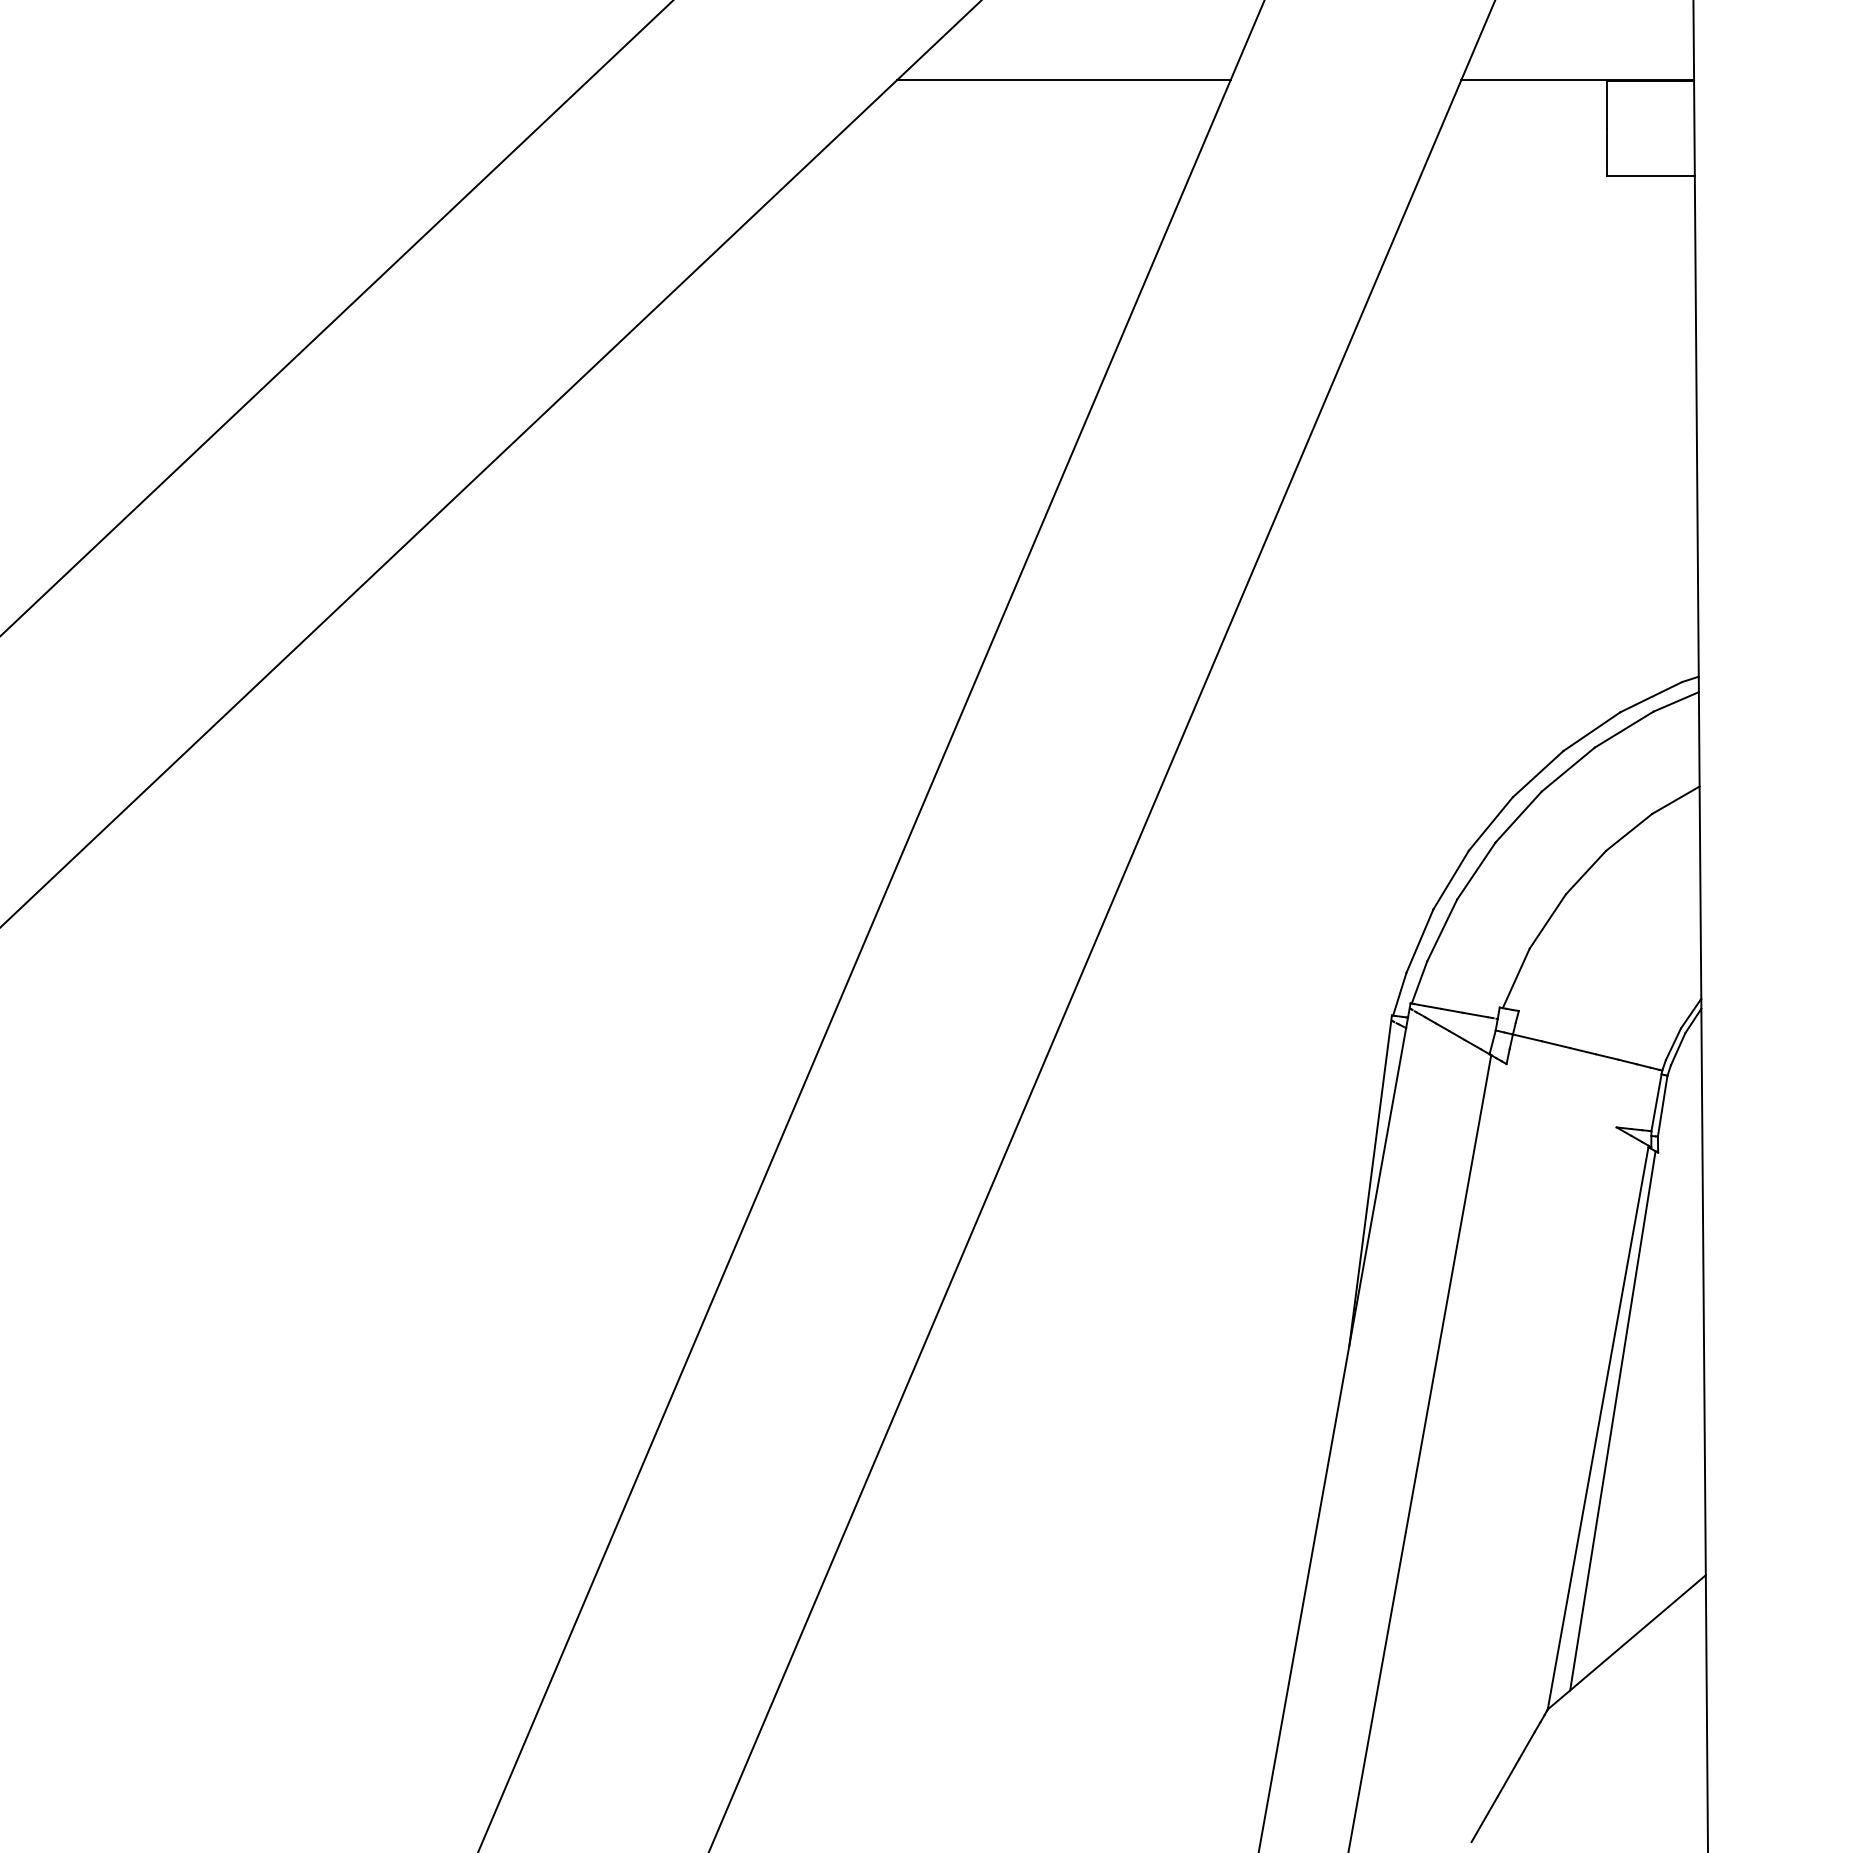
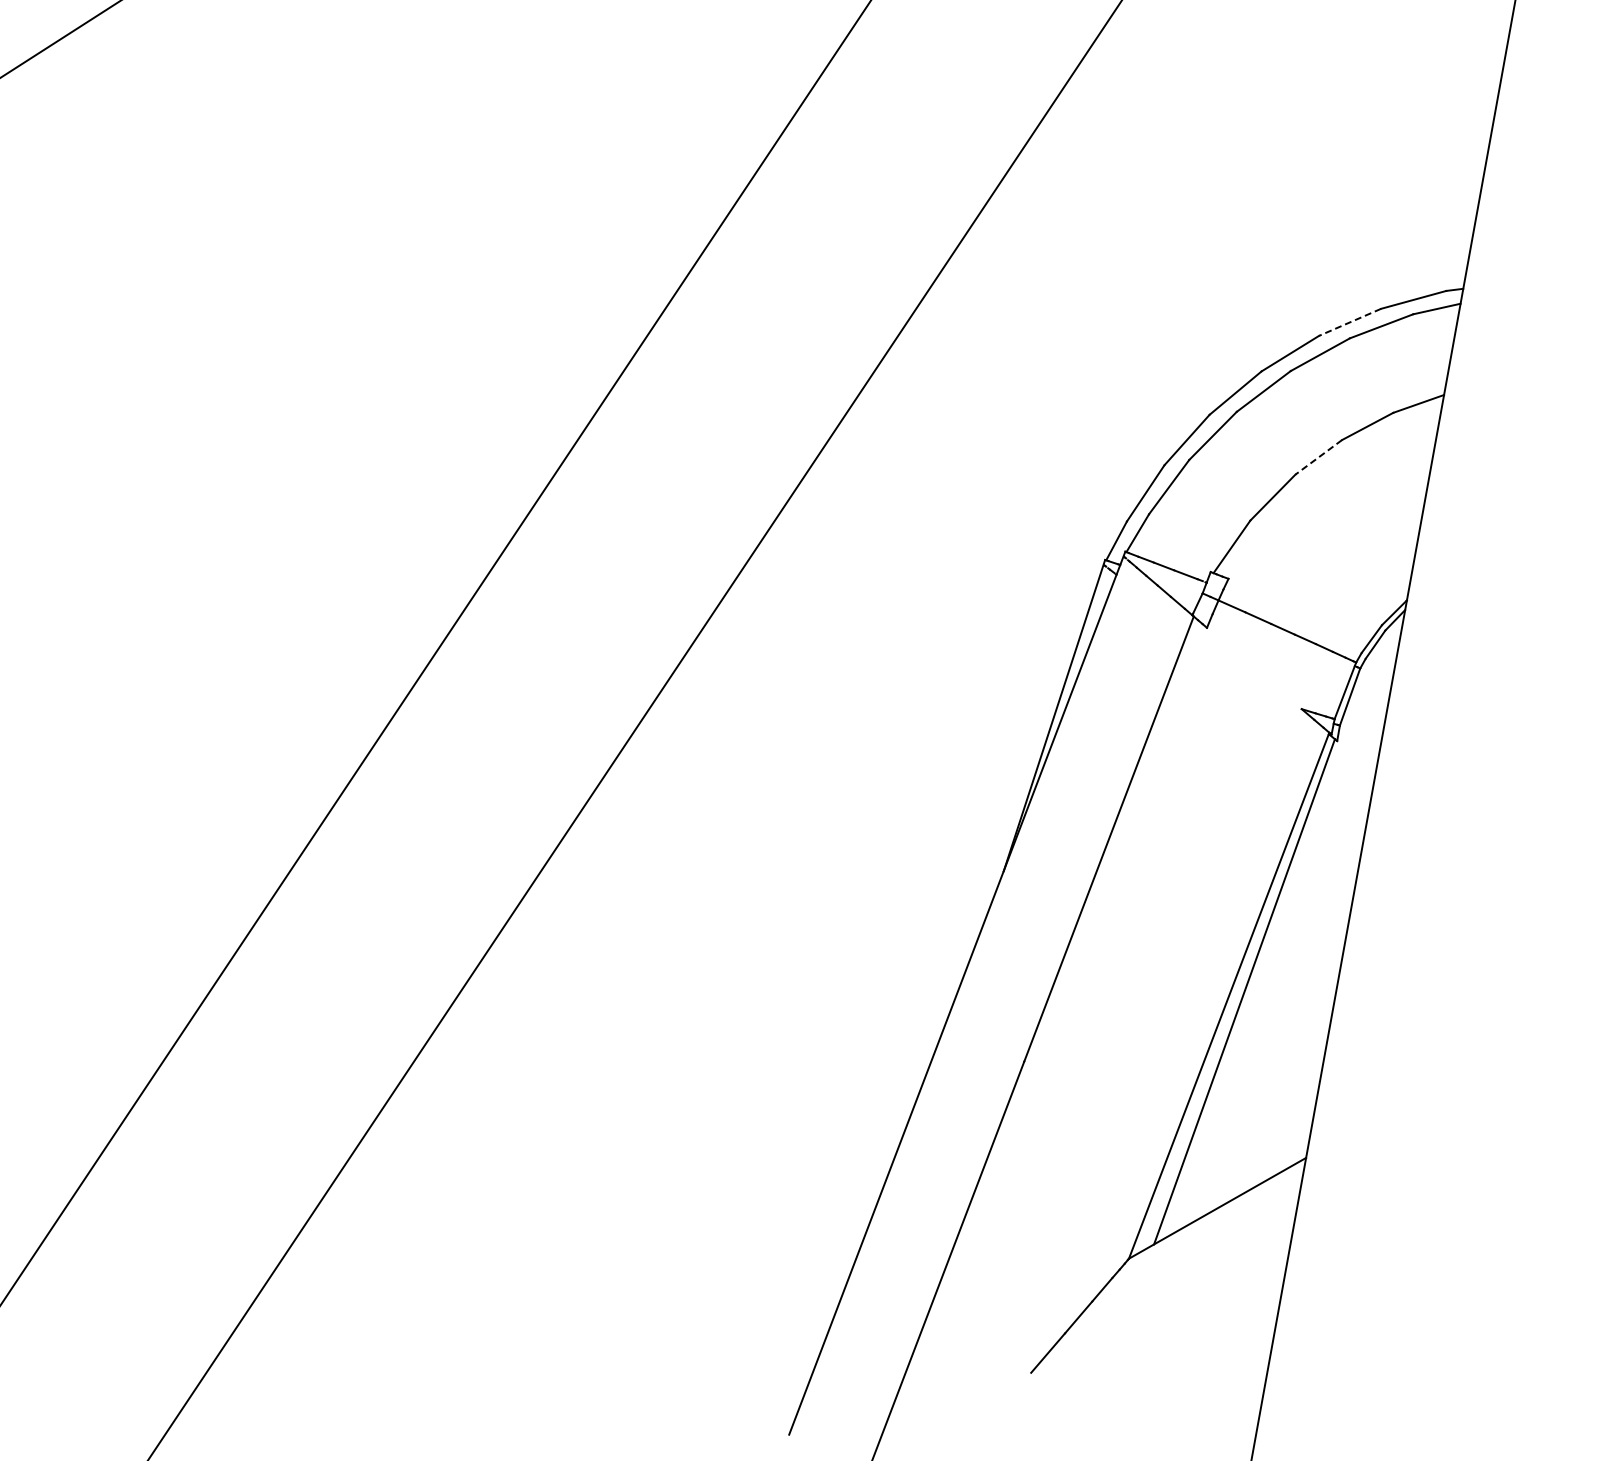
line: (1591, 731) -> (1349, 322), solid -> dashed
line: (1586, 872) -> (1319, 457), solid -> dashed

